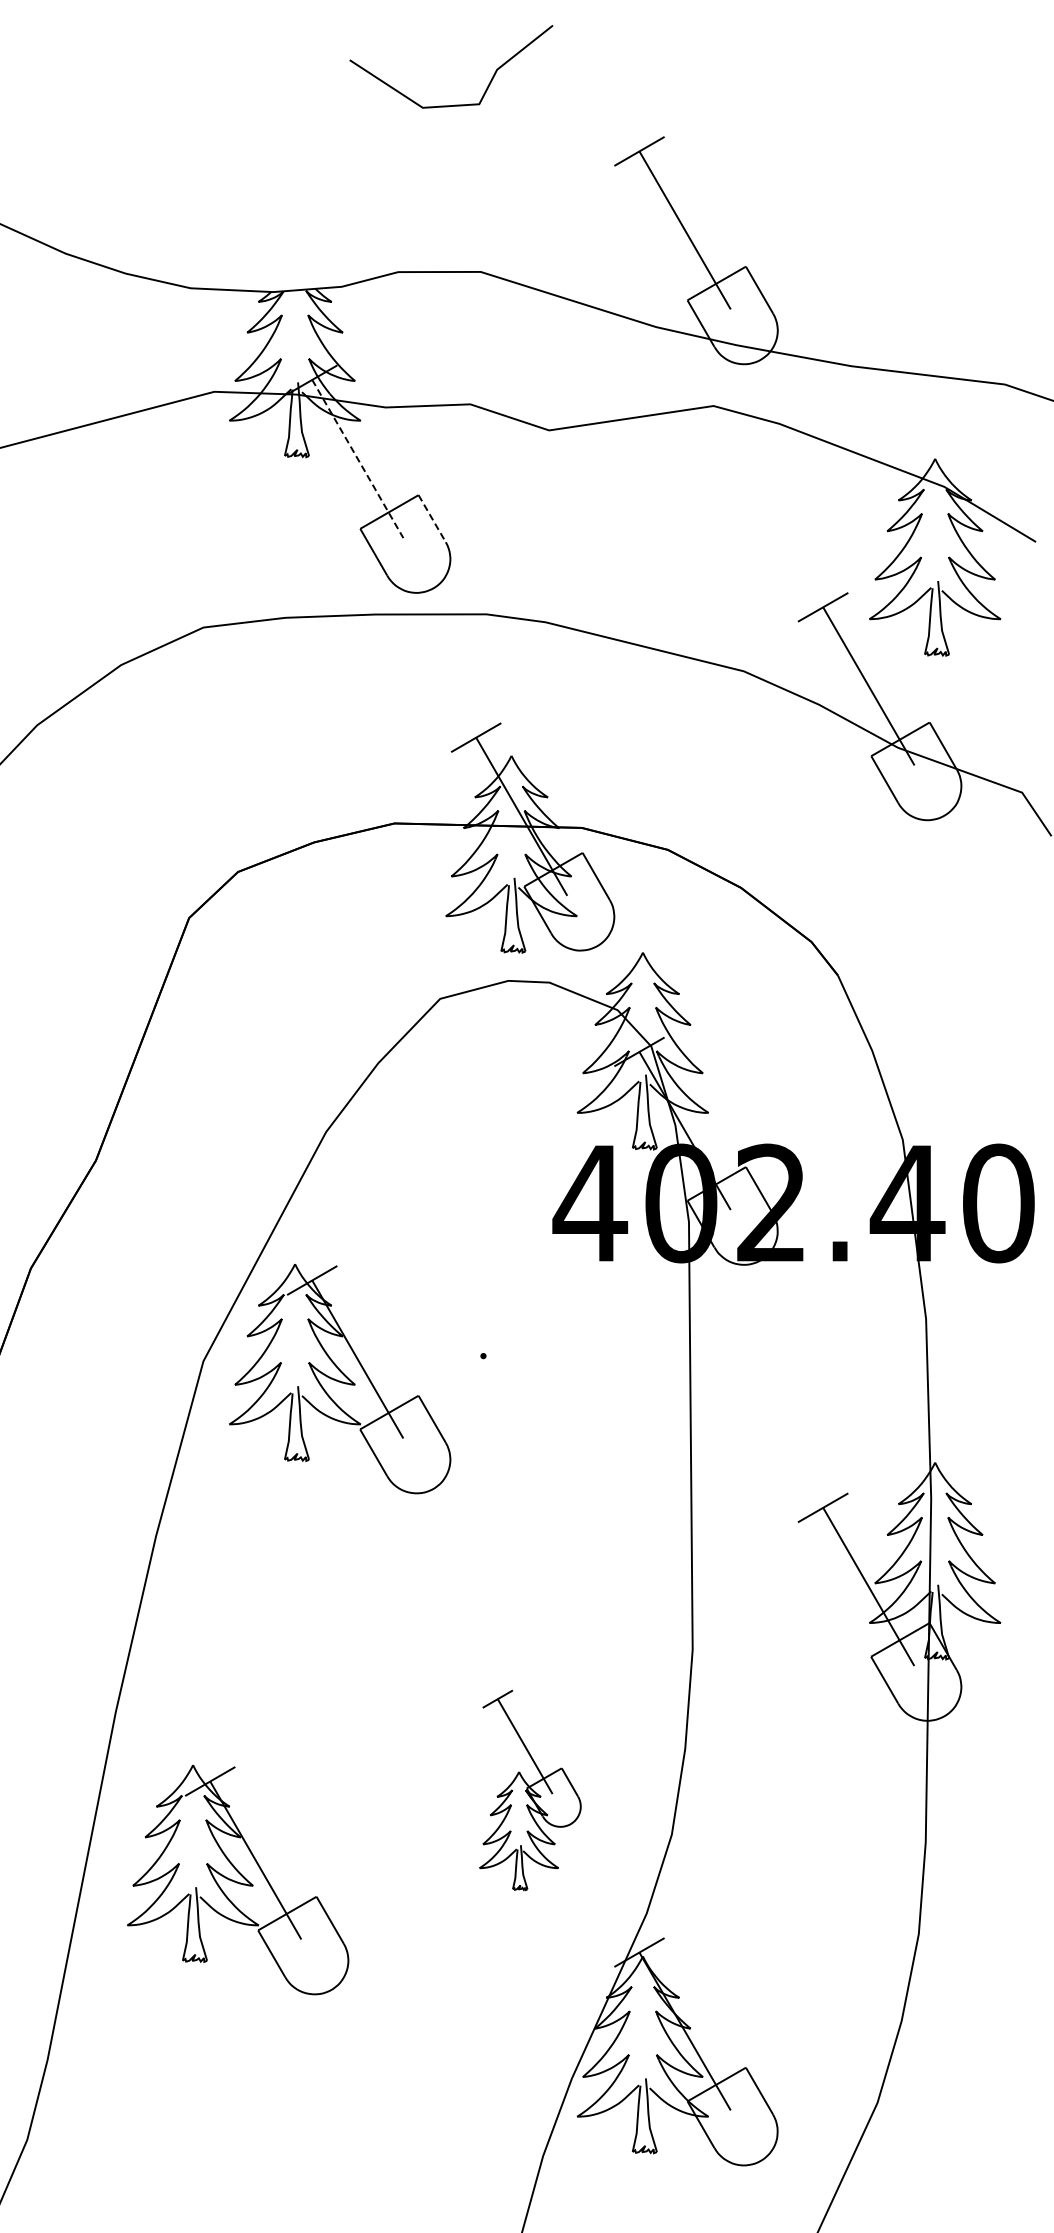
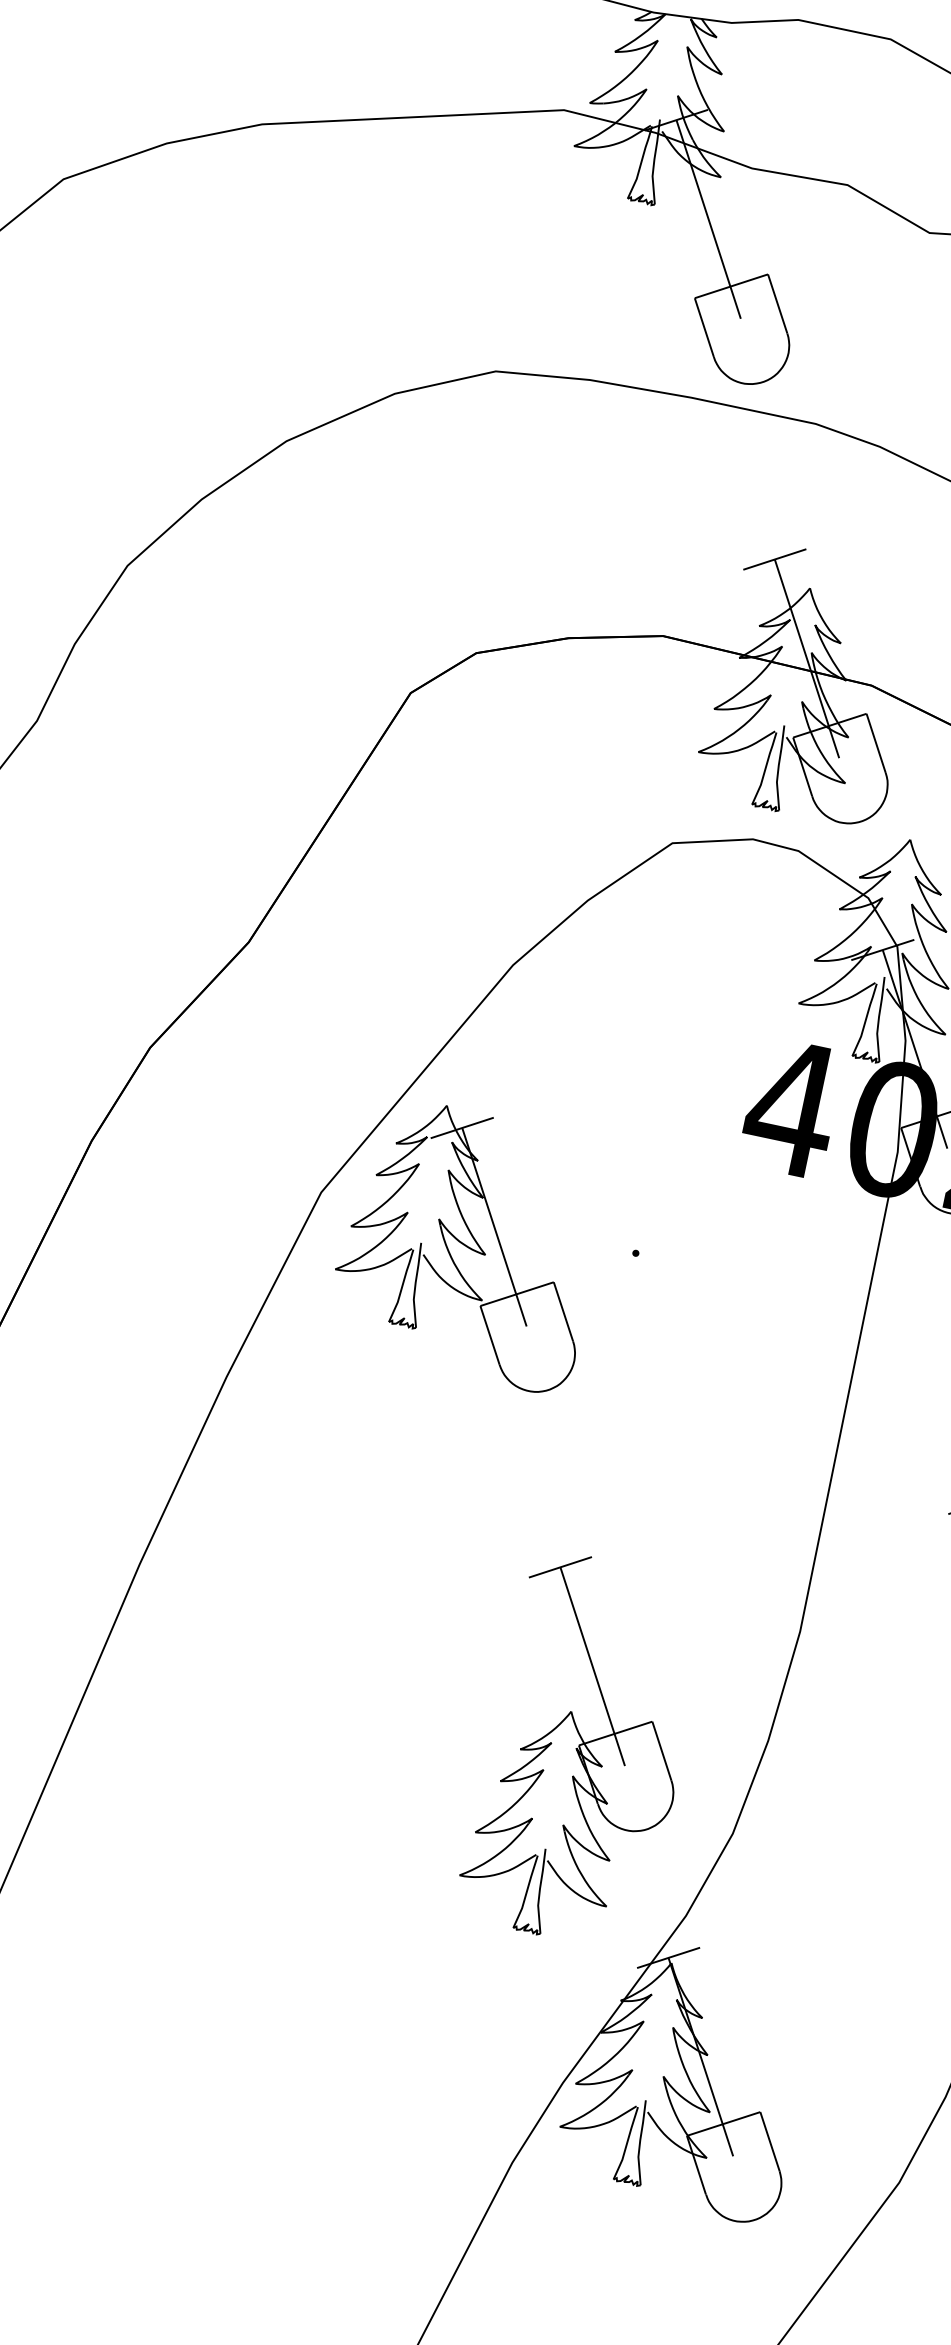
line: (358, 459) -> (709, 220), dashed -> solid
line: (432, 519) -> (777, 304), dashed -> solid
part: (530, 1790) -> (585, 1750), size x1.67
part: (238, 1880) -> (236, 1781), removed

